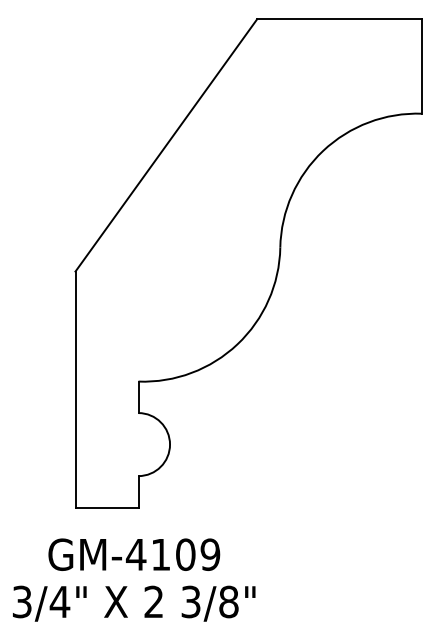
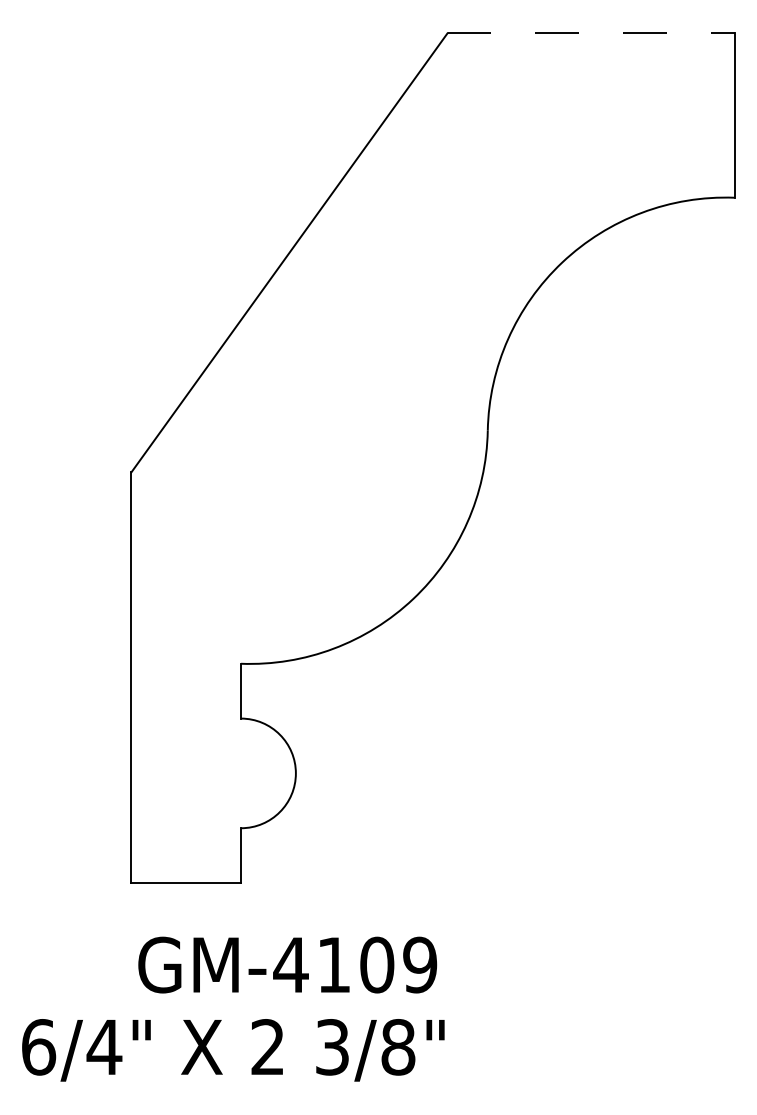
line: (340, 19) -> (592, 33), solid -> dashed
text: (134, 554) -> (288, 964), moved
text: (22, 601) -> (39, 1046), 3/4" -> 6/4"

